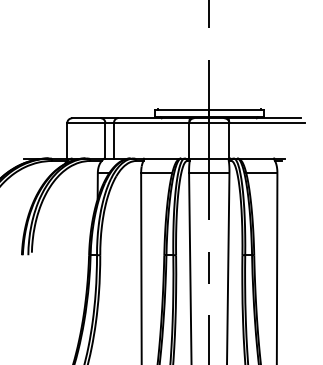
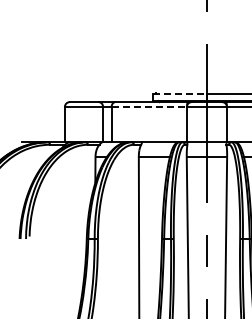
line: (182, 110) -> (180, 94), solid -> dashed
line: (151, 123) -> (149, 107), solid -> dashed

